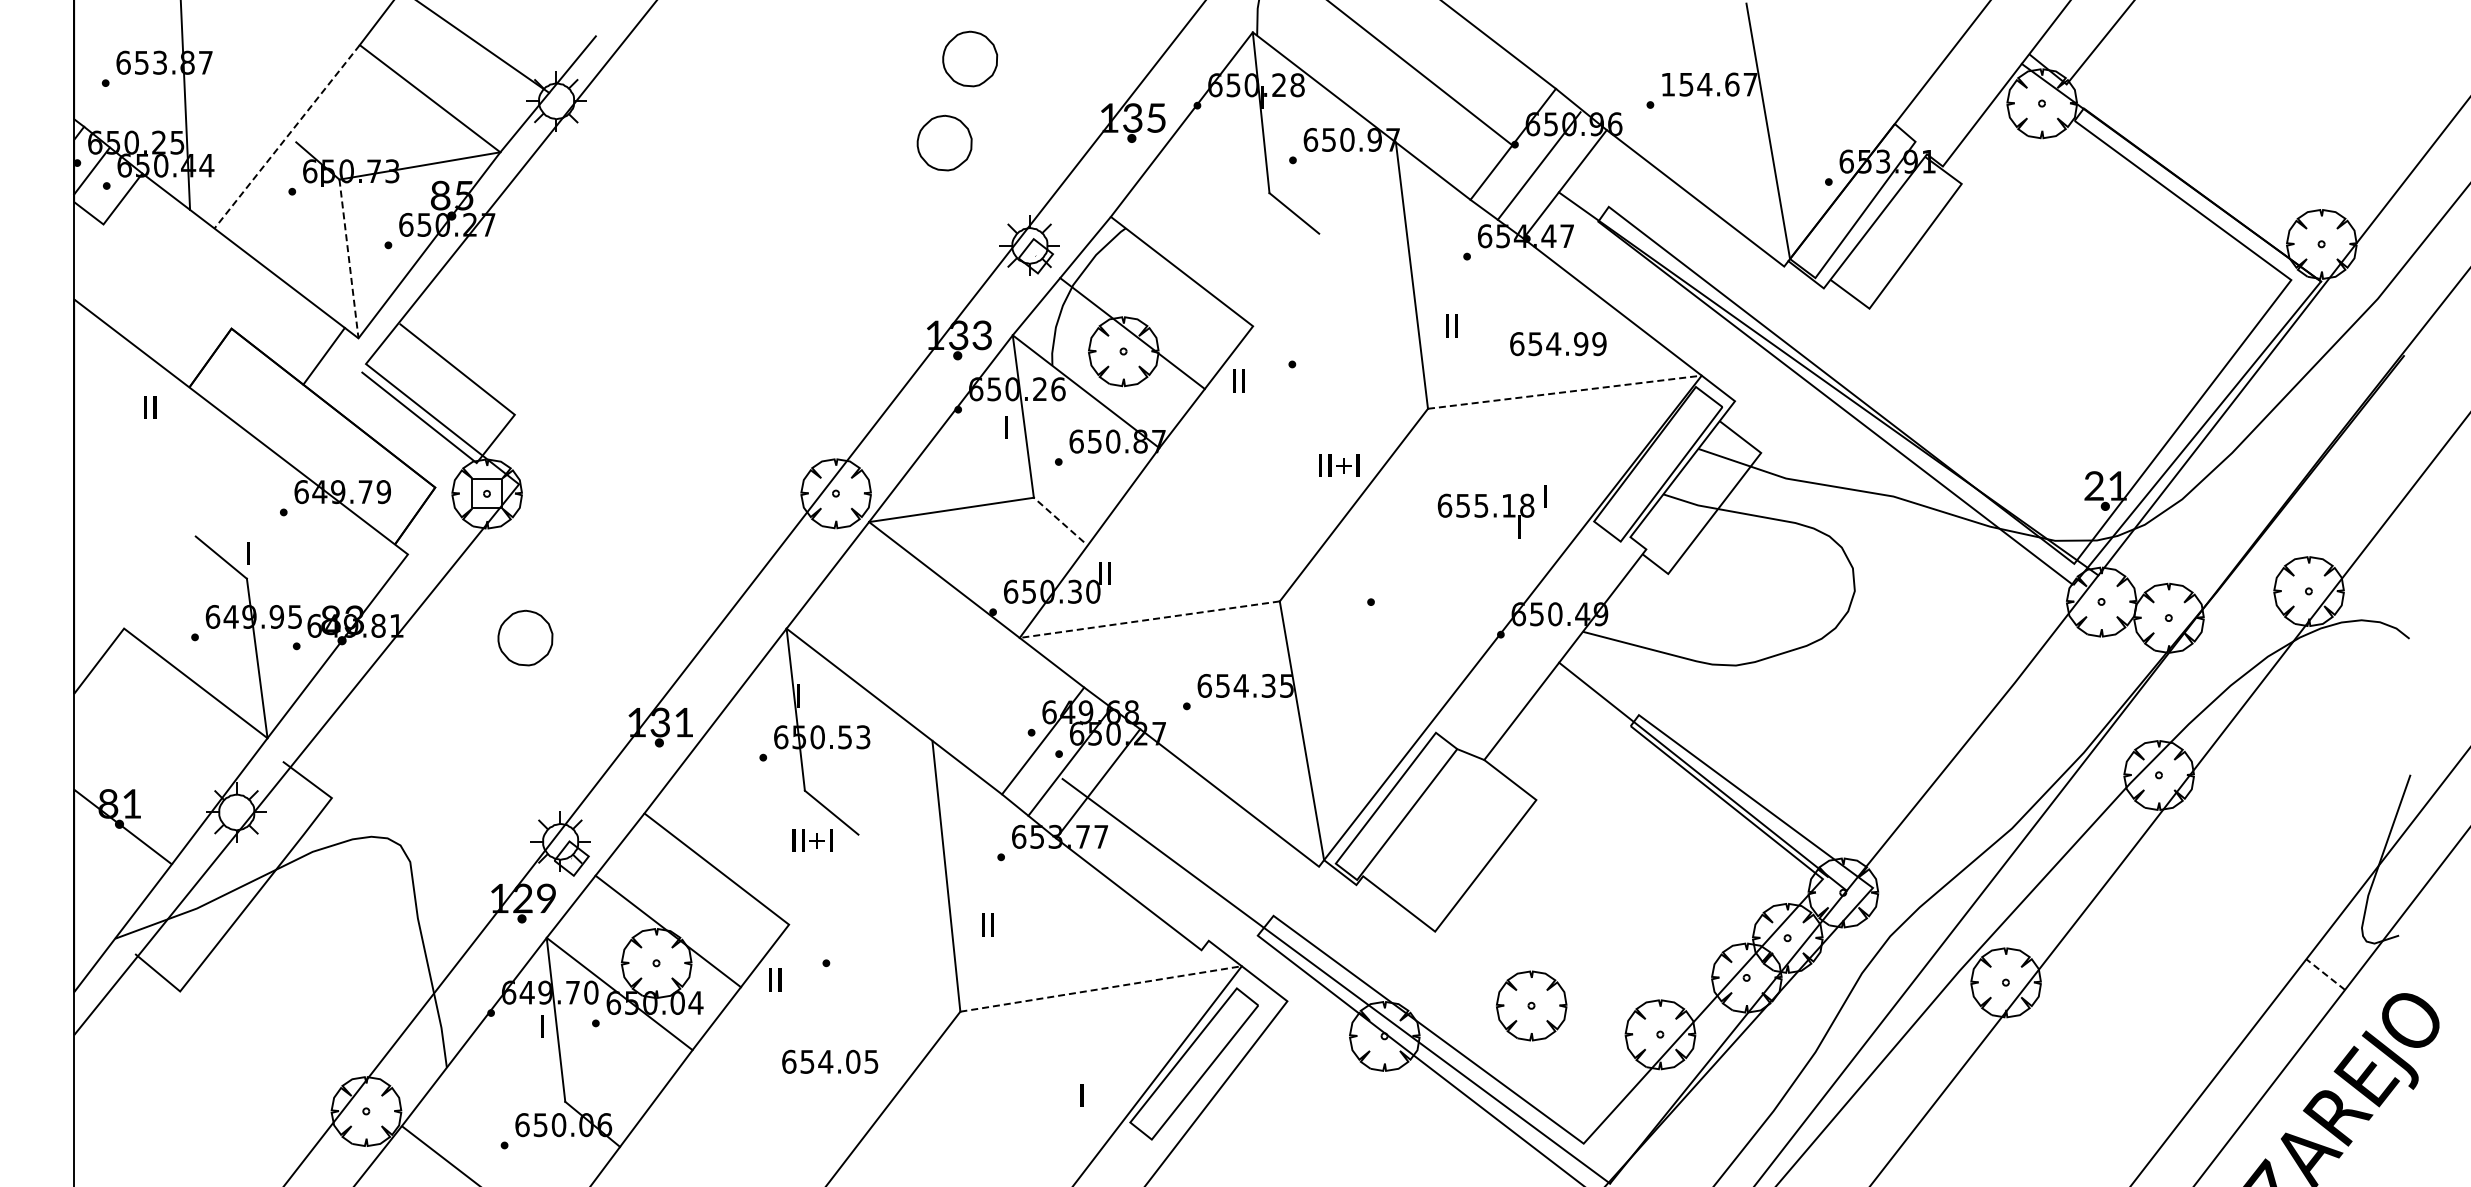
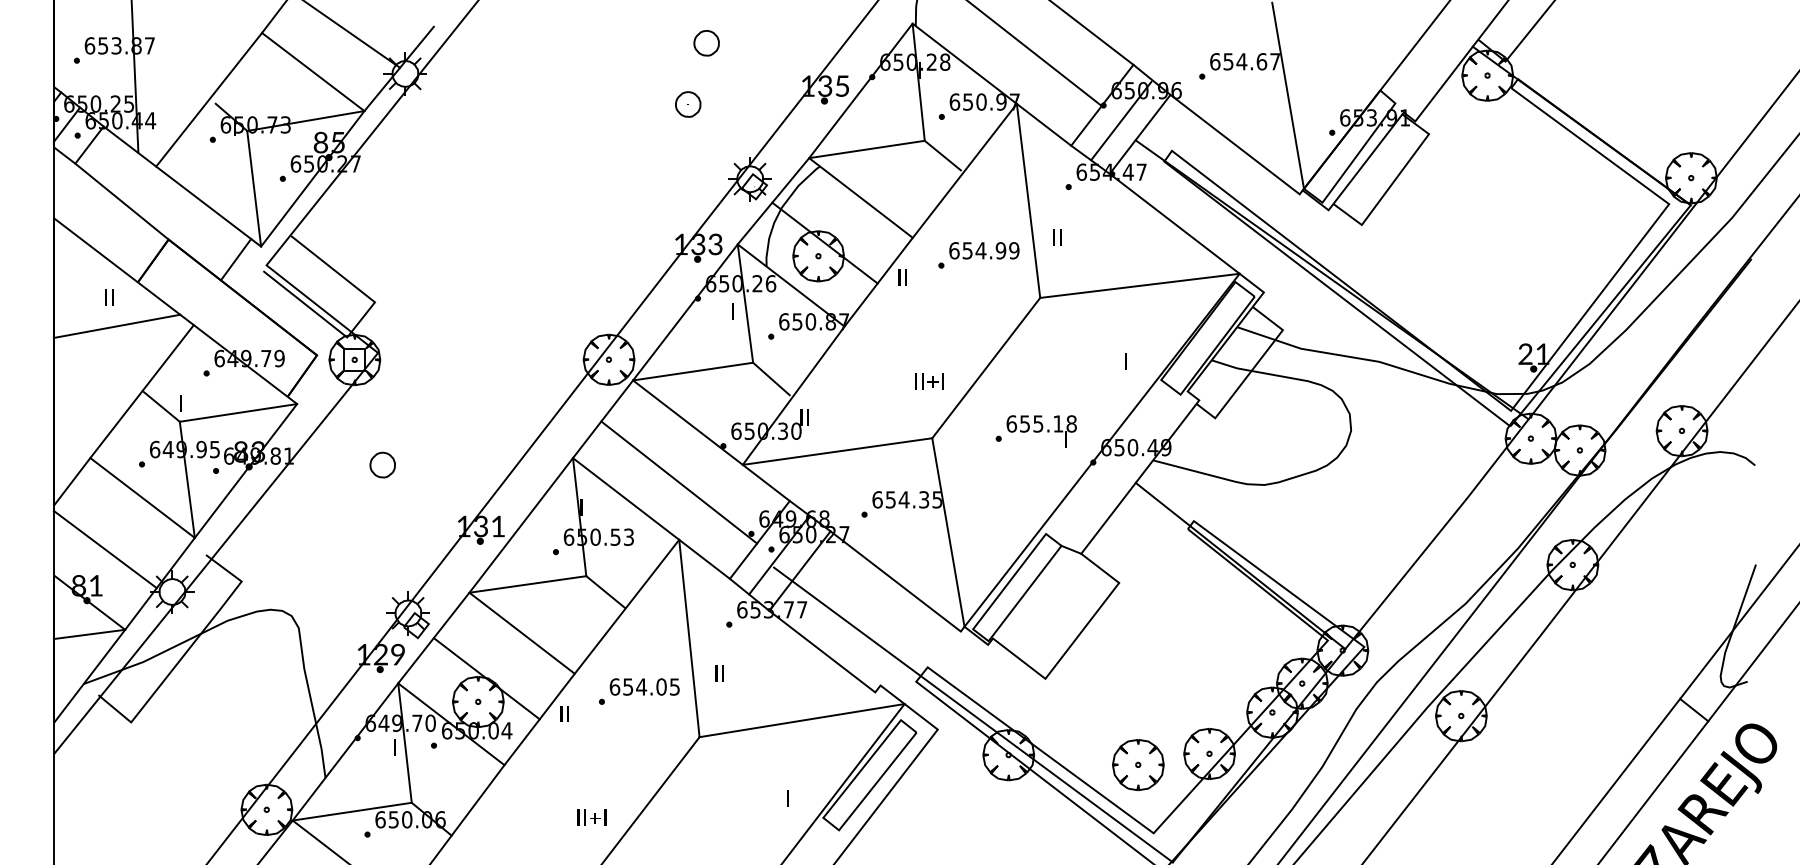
part: (969, 59) -> (706, 43), size x0.62
text: (1668, 84) -> (1215, 61), 154.67 -> 654.67
line: (287, 136) -> (209, 99), dashed -> solid
part: (944, 143) -> (688, 104), size x0.62
line: (1189, 204) -> (866, 149), added
line: (1324, 234) -> (964, 170), added
line: (349, 258) -> (254, 188), dashed -> solid
line: (167, 276) -> (121, 201), added
text: (1558, 344) -> (984, 251), moved
line: (1564, 392) -> (1139, 286), dashed -> solid
line: (160, 447) -> (116, 326), added
text: (1339, 465) -> (929, 381), moved
text: (1485, 515) -> (1041, 431), moved
line: (1059, 520) -> (771, 379), dashed -> solid
line: (195, 537) -> (142, 391), added
line: (326, 566) -> (237, 412), added
line: (1149, 619) -> (837, 451), dashed -> solid
part: (525, 638) -> (382, 465), size x0.62
line: (932, 661) -> (679, 482), added
line: (144, 754) -> (105, 549), added
line: (724, 801) -> (527, 584), added
line: (860, 832) -> (626, 606), added
text: (812, 840) -> (591, 817), moved
line: (122, 870) -> (89, 634), added
line: (2325, 974) -> (1694, 710), dashed -> solid
line: (1101, 988) -> (802, 720), dashed -> solid
part: (1531, 1005) -> (1138, 764), moved
text: (830, 1061) -> (645, 686), moved
line: (483, 1113) -> (352, 811), added

